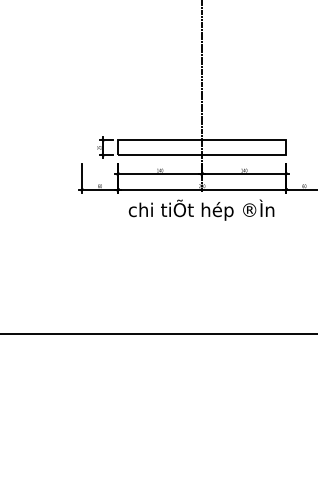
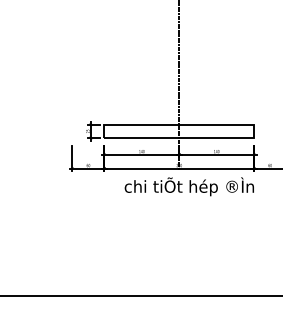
text: (201, 209) -> (189, 186), moved

